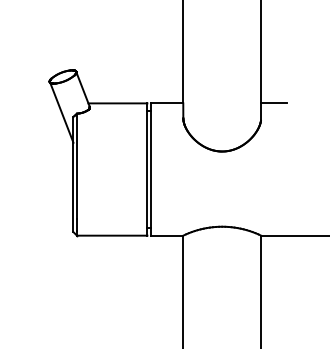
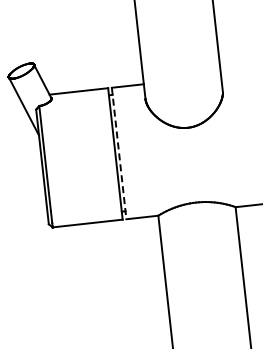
line: (273, 103) -> (233, 74), removed
line: (151, 170) -> (119, 154), solid -> dashed

